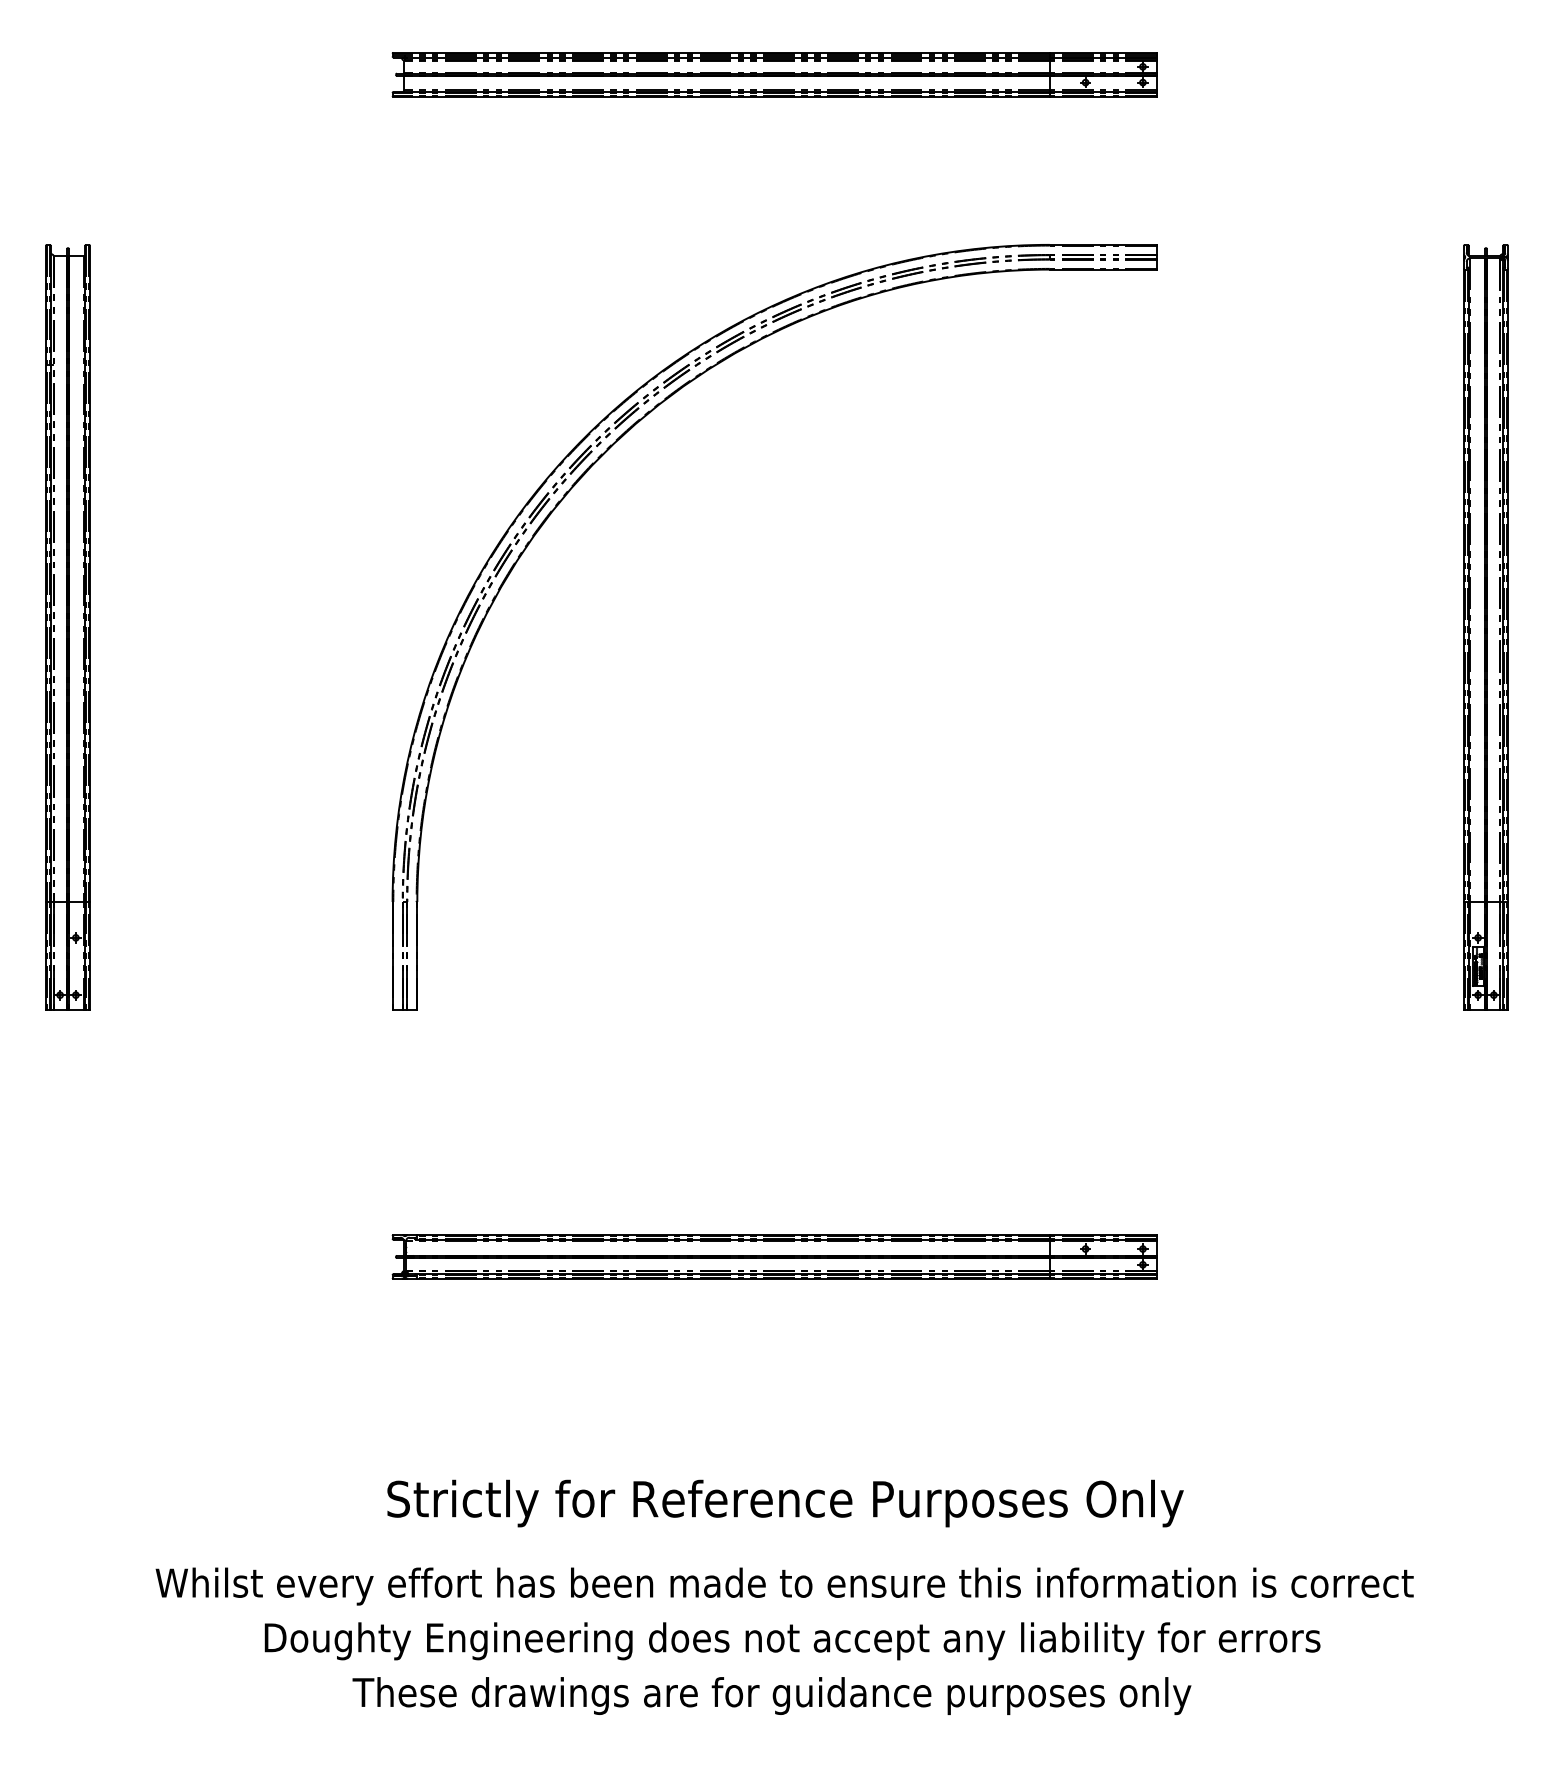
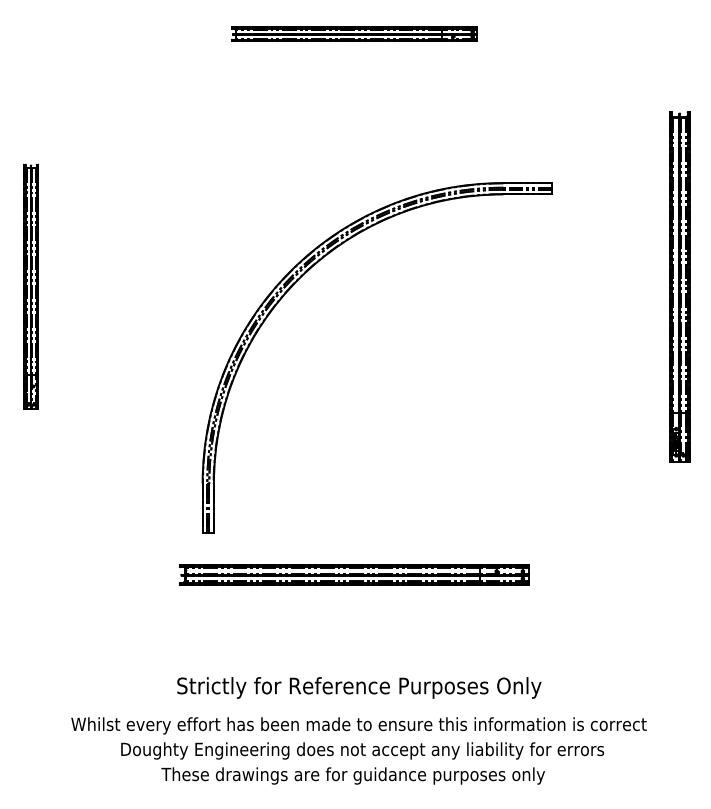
part: (772, 73) -> (353, 33), size x0.7
part: (589, 473) -> (292, 287), moved
part: (66, 626) -> (30, 286), size x0.7

